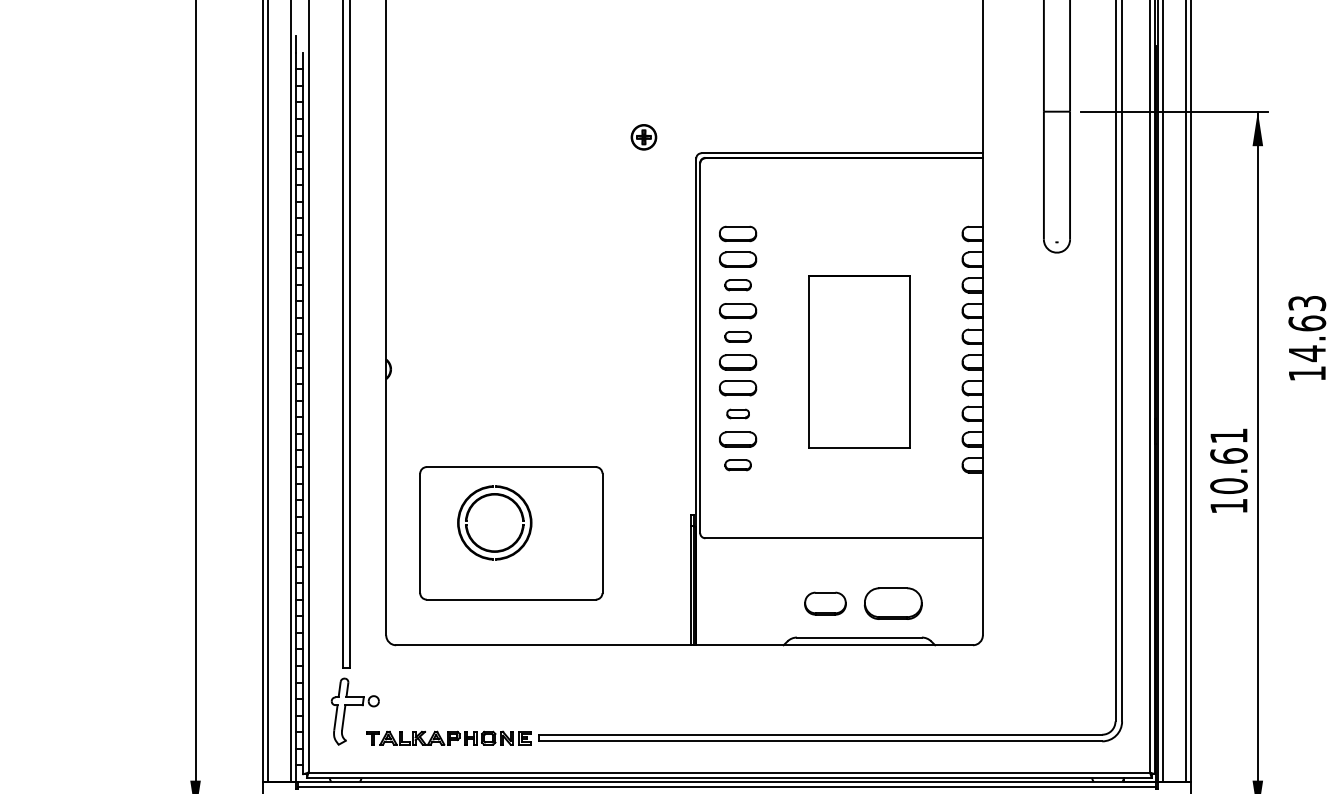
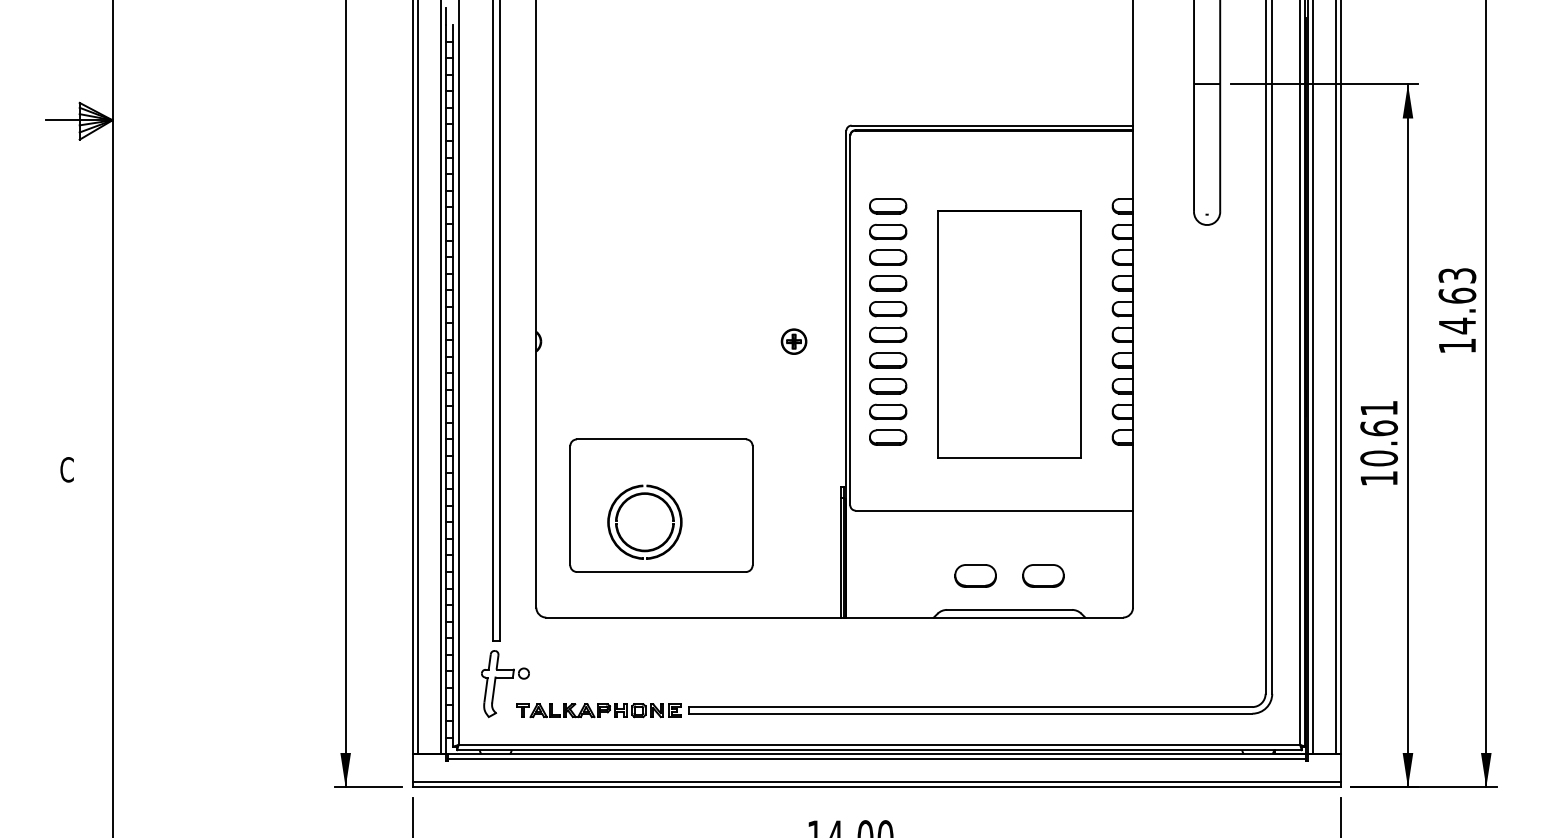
part: (643, 137) -> (793, 341), moved
part: (738, 285) -> (888, 257), size x1.43
part: (738, 337) -> (888, 309), size x1.43
part: (859, 362) -> (1009, 334), size x1.43
part: (738, 414) -> (888, 386), size x1.67
part: (738, 465) -> (888, 437), size x1.43
part: (480, 500) -> (630, 499), moved
part: (893, 603) -> (1043, 575), size x0.71

